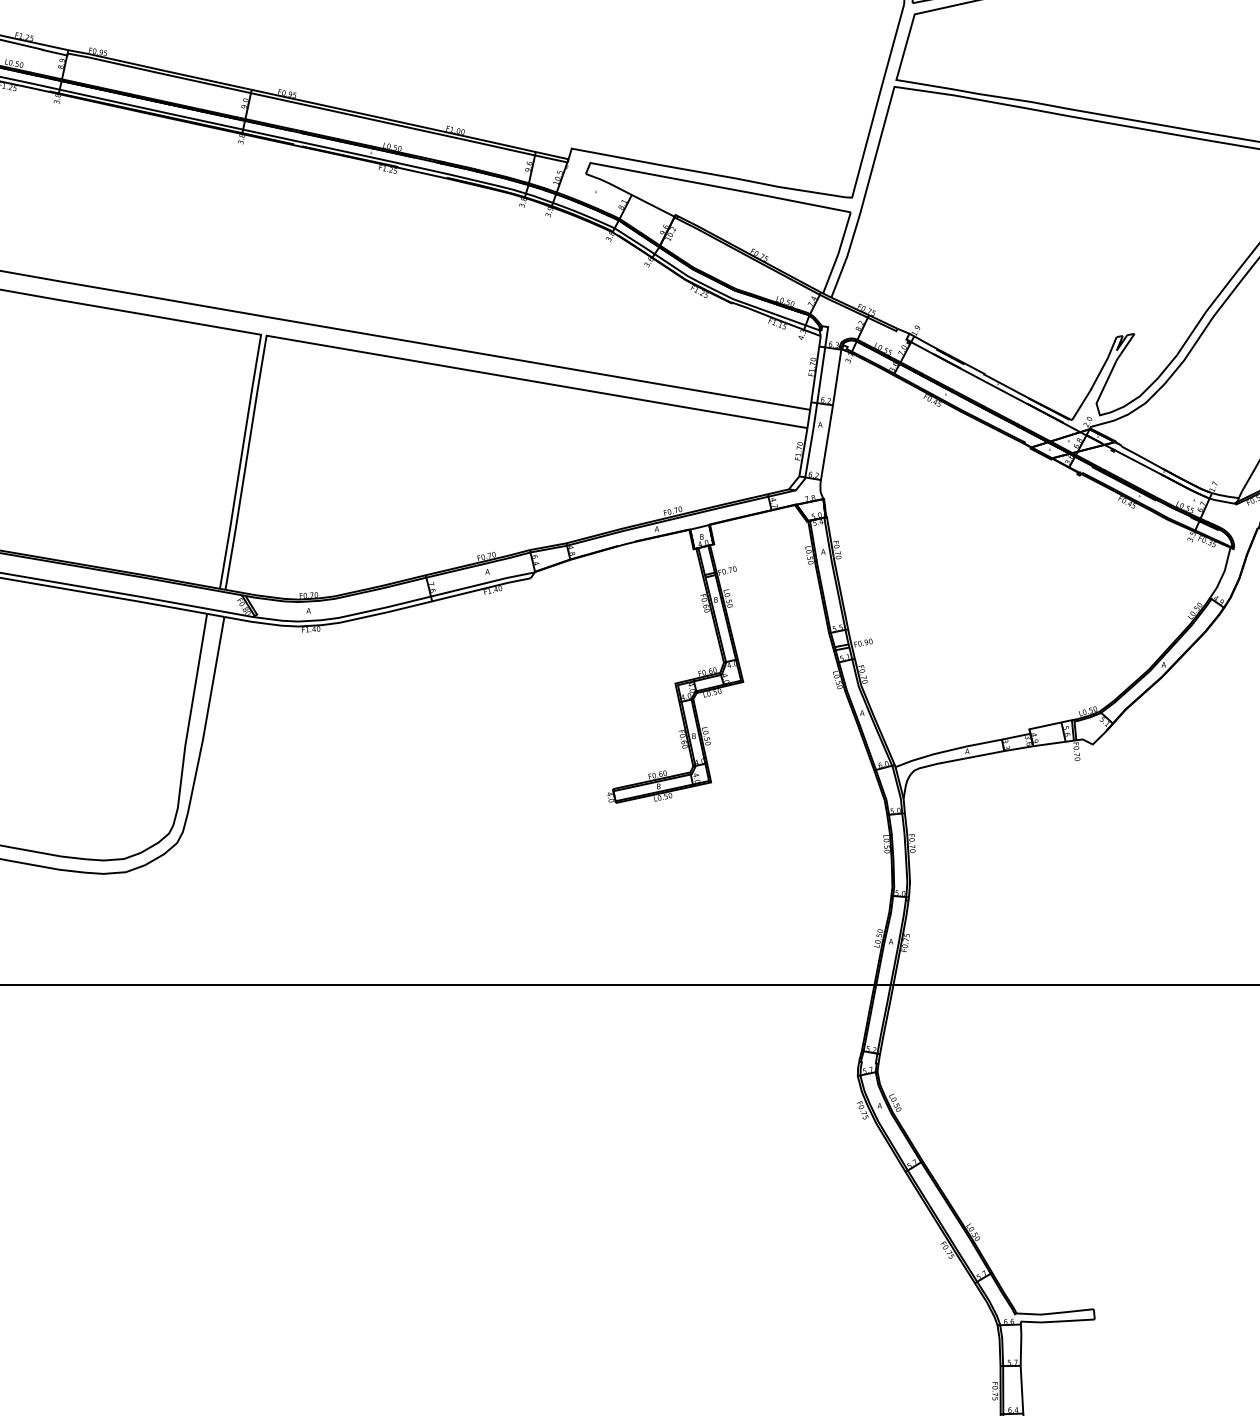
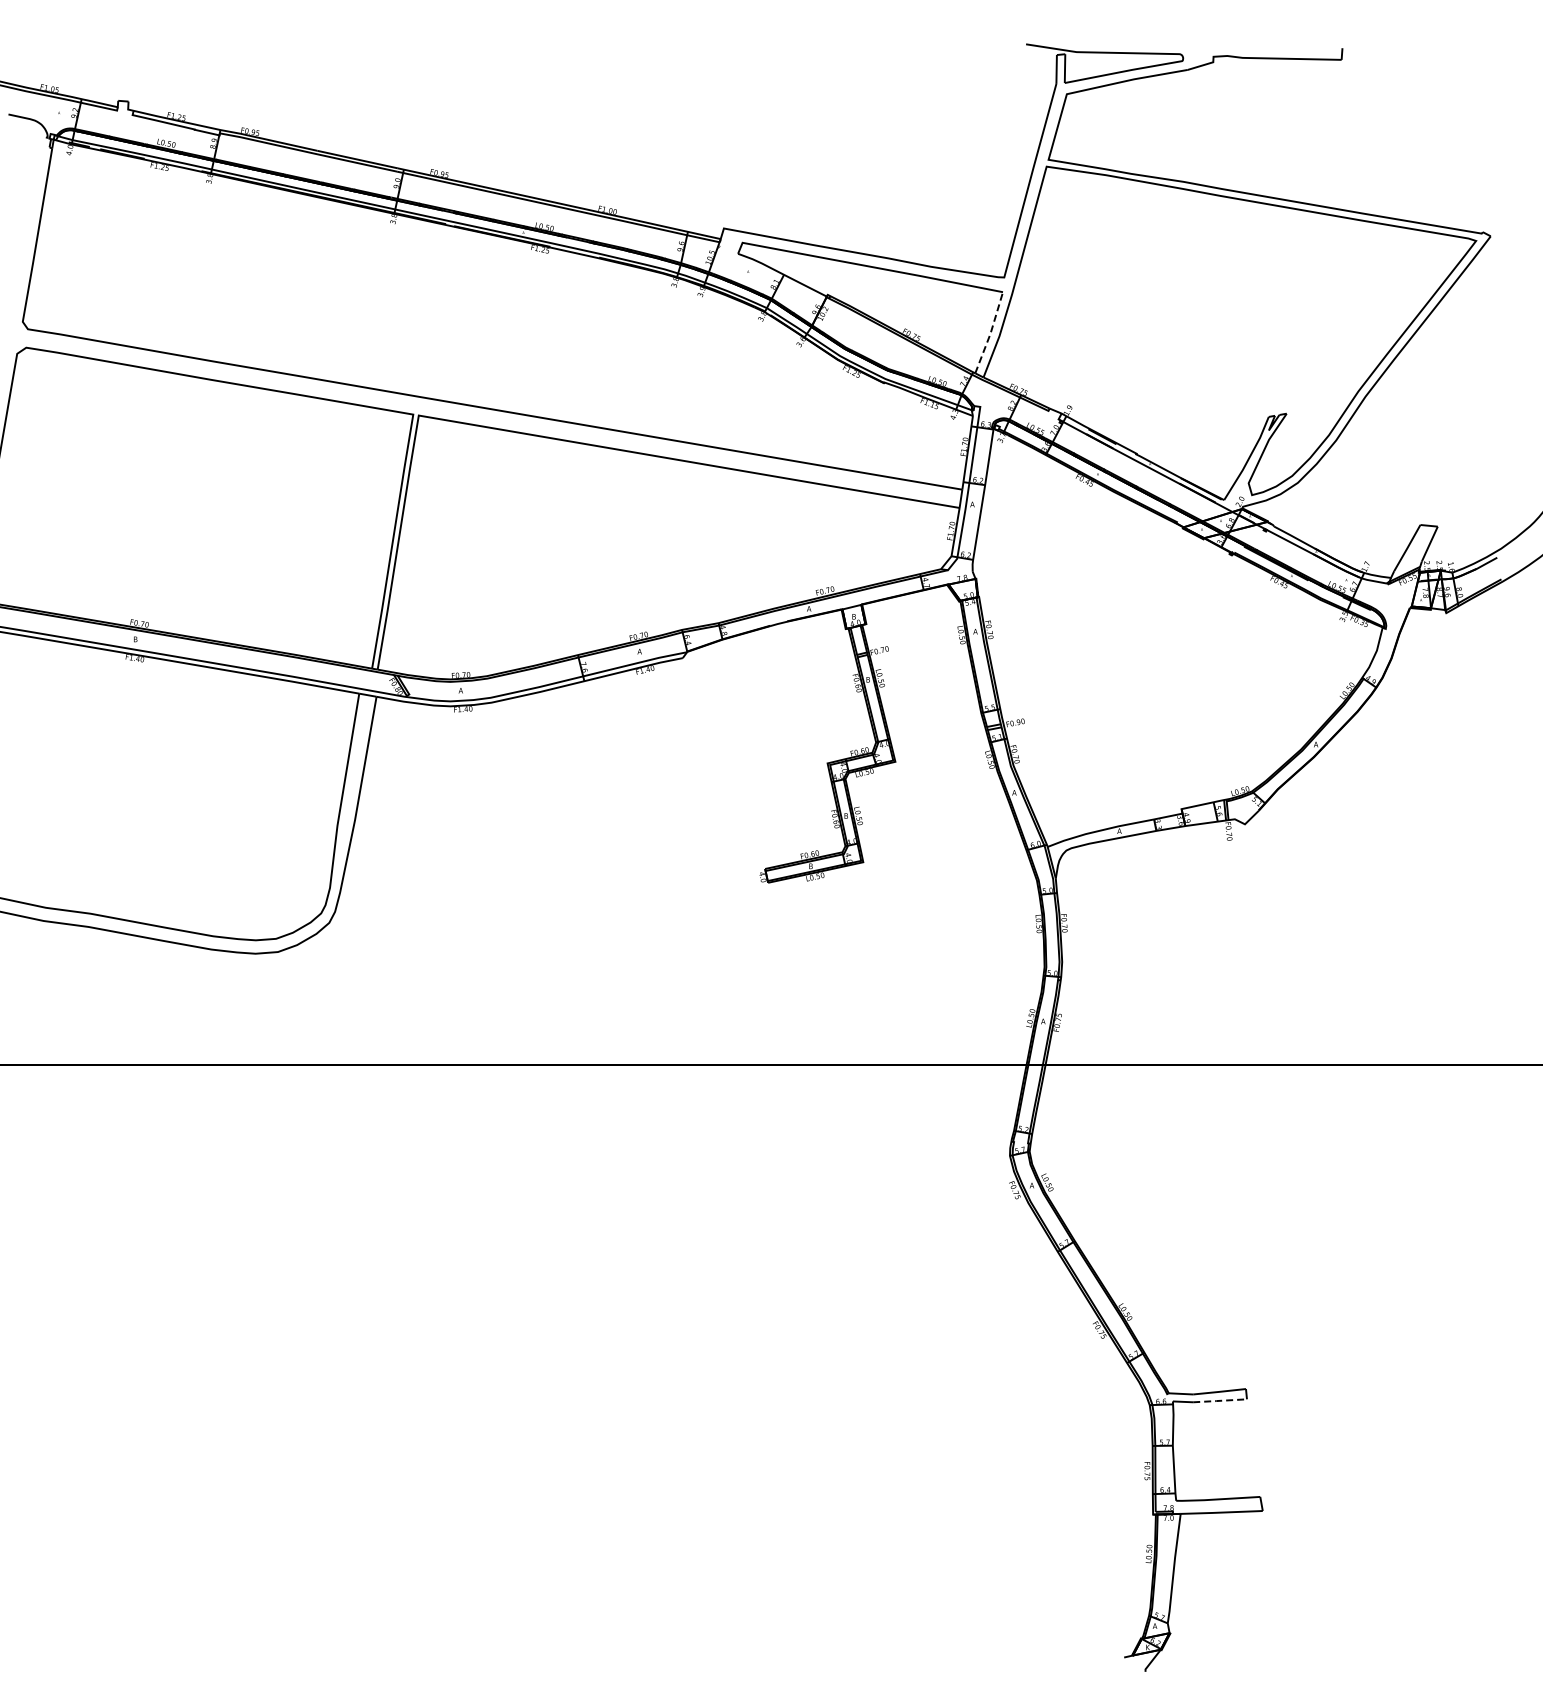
line: (838, 253) -> (990, 333), solid -> dashed
line: (1067, 1320) -> (1219, 1400), solid -> dashed

